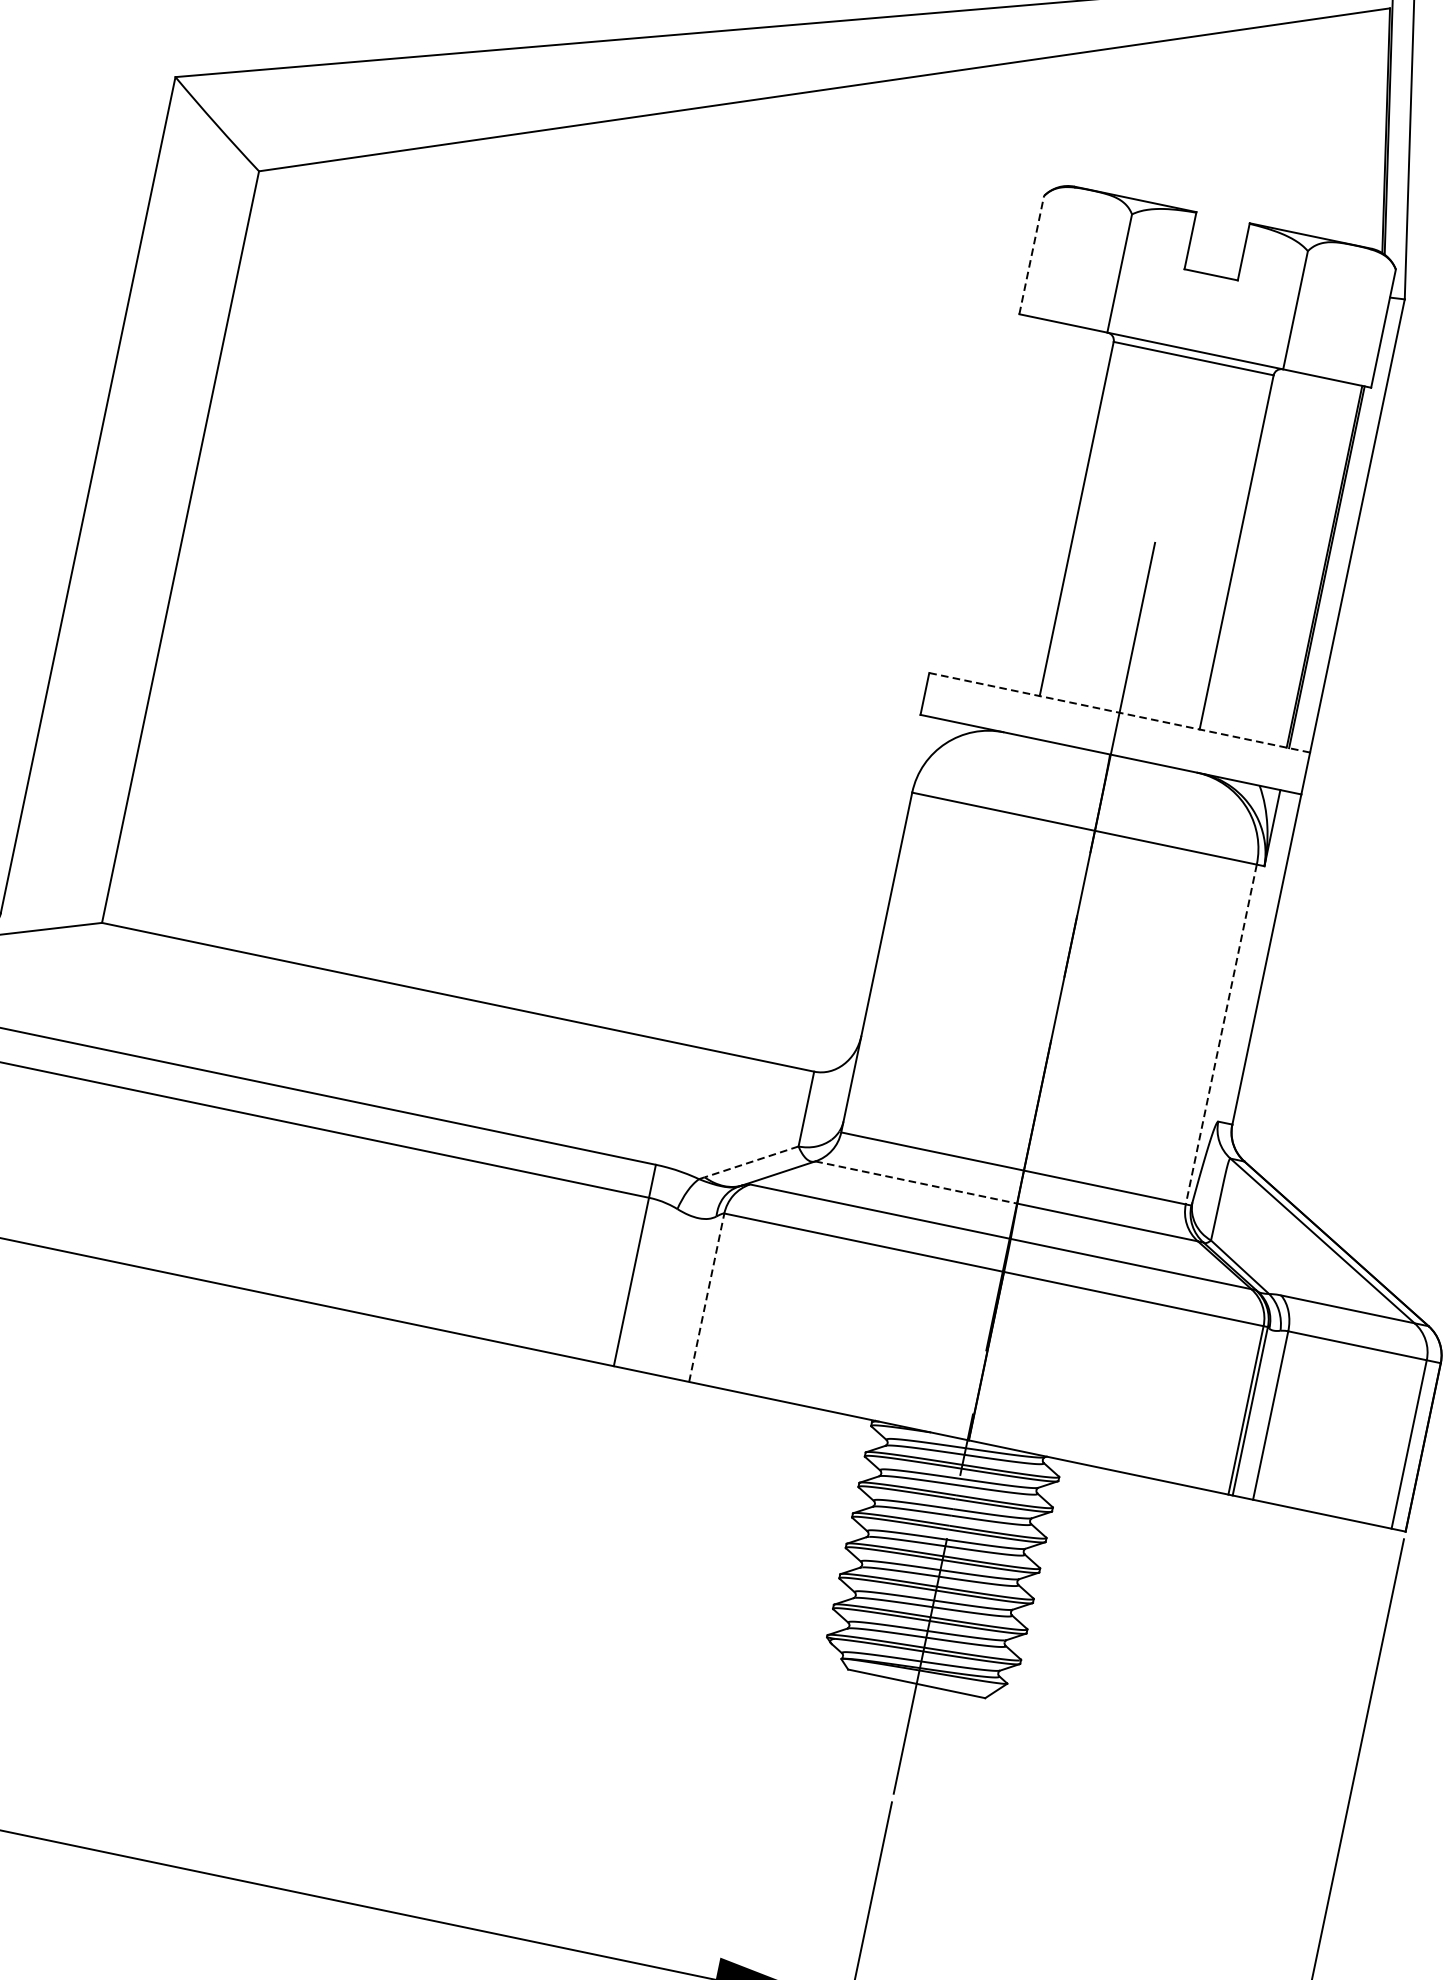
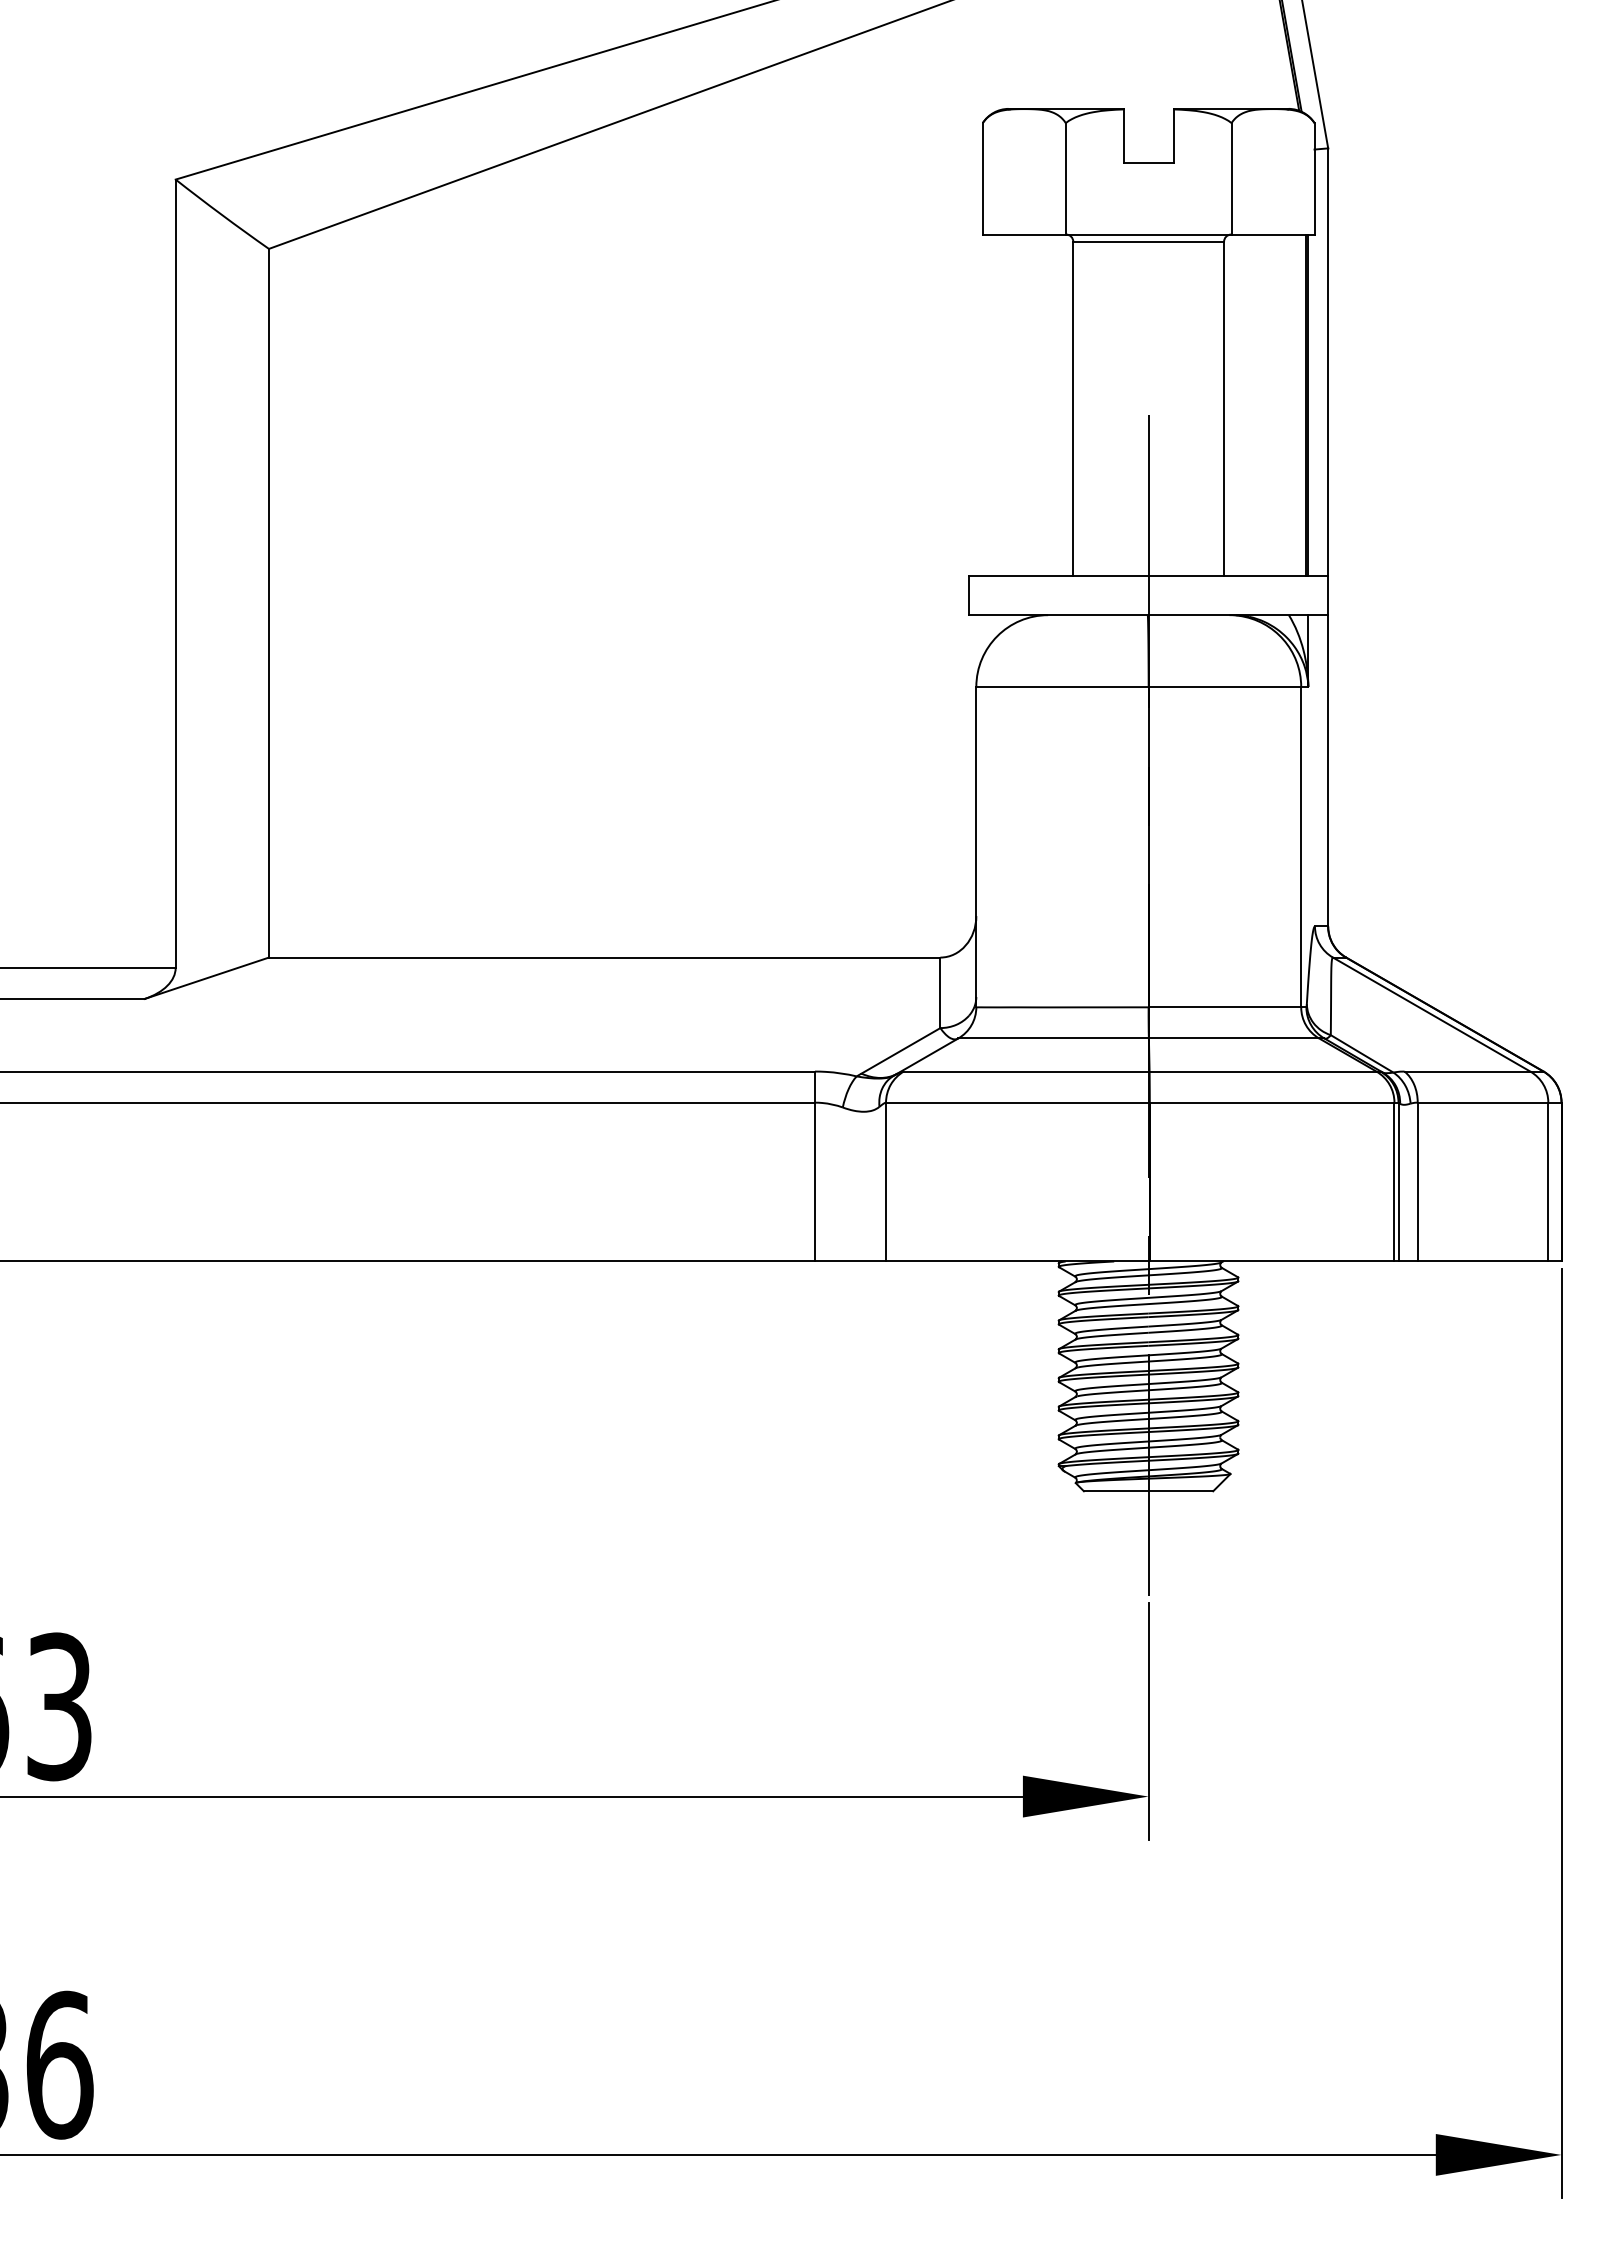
line: (1031, 254) -> (982, 178), dashed -> solid
line: (1119, 712) -> (1148, 575), dashed -> solid
line: (1221, 1034) -> (1301, 847), dashed -> solid
line: (751, 1161) -> (900, 1050), dashed -> solid
line: (917, 1182) -> (1054, 1038), dashed -> solid
line: (707, 1297) -> (886, 1181), dashed -> solid

